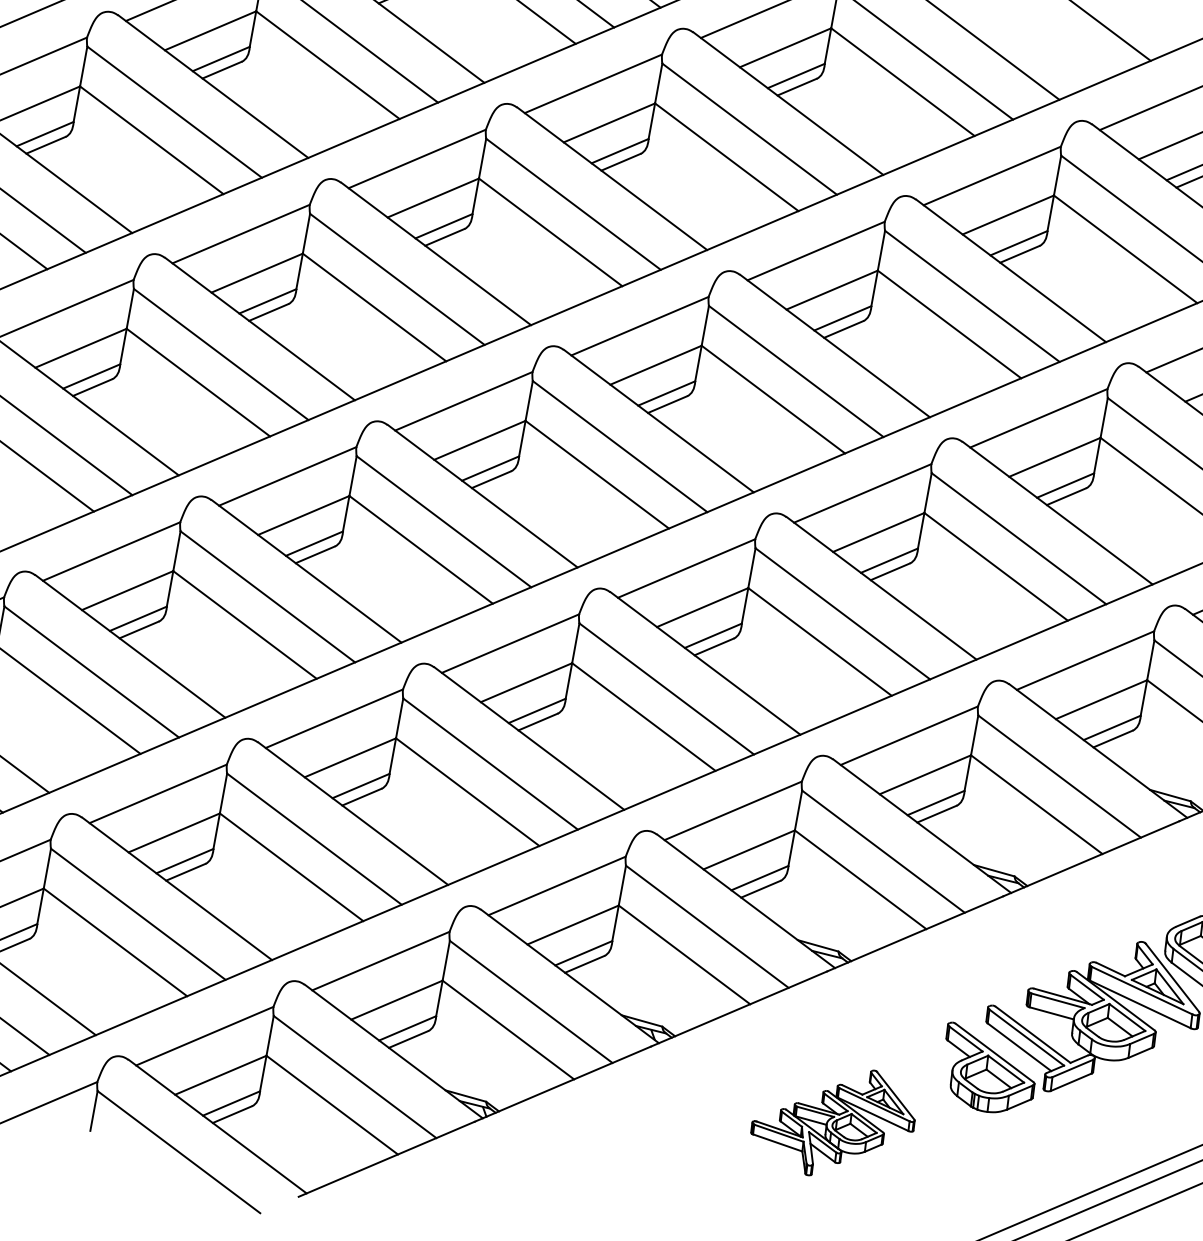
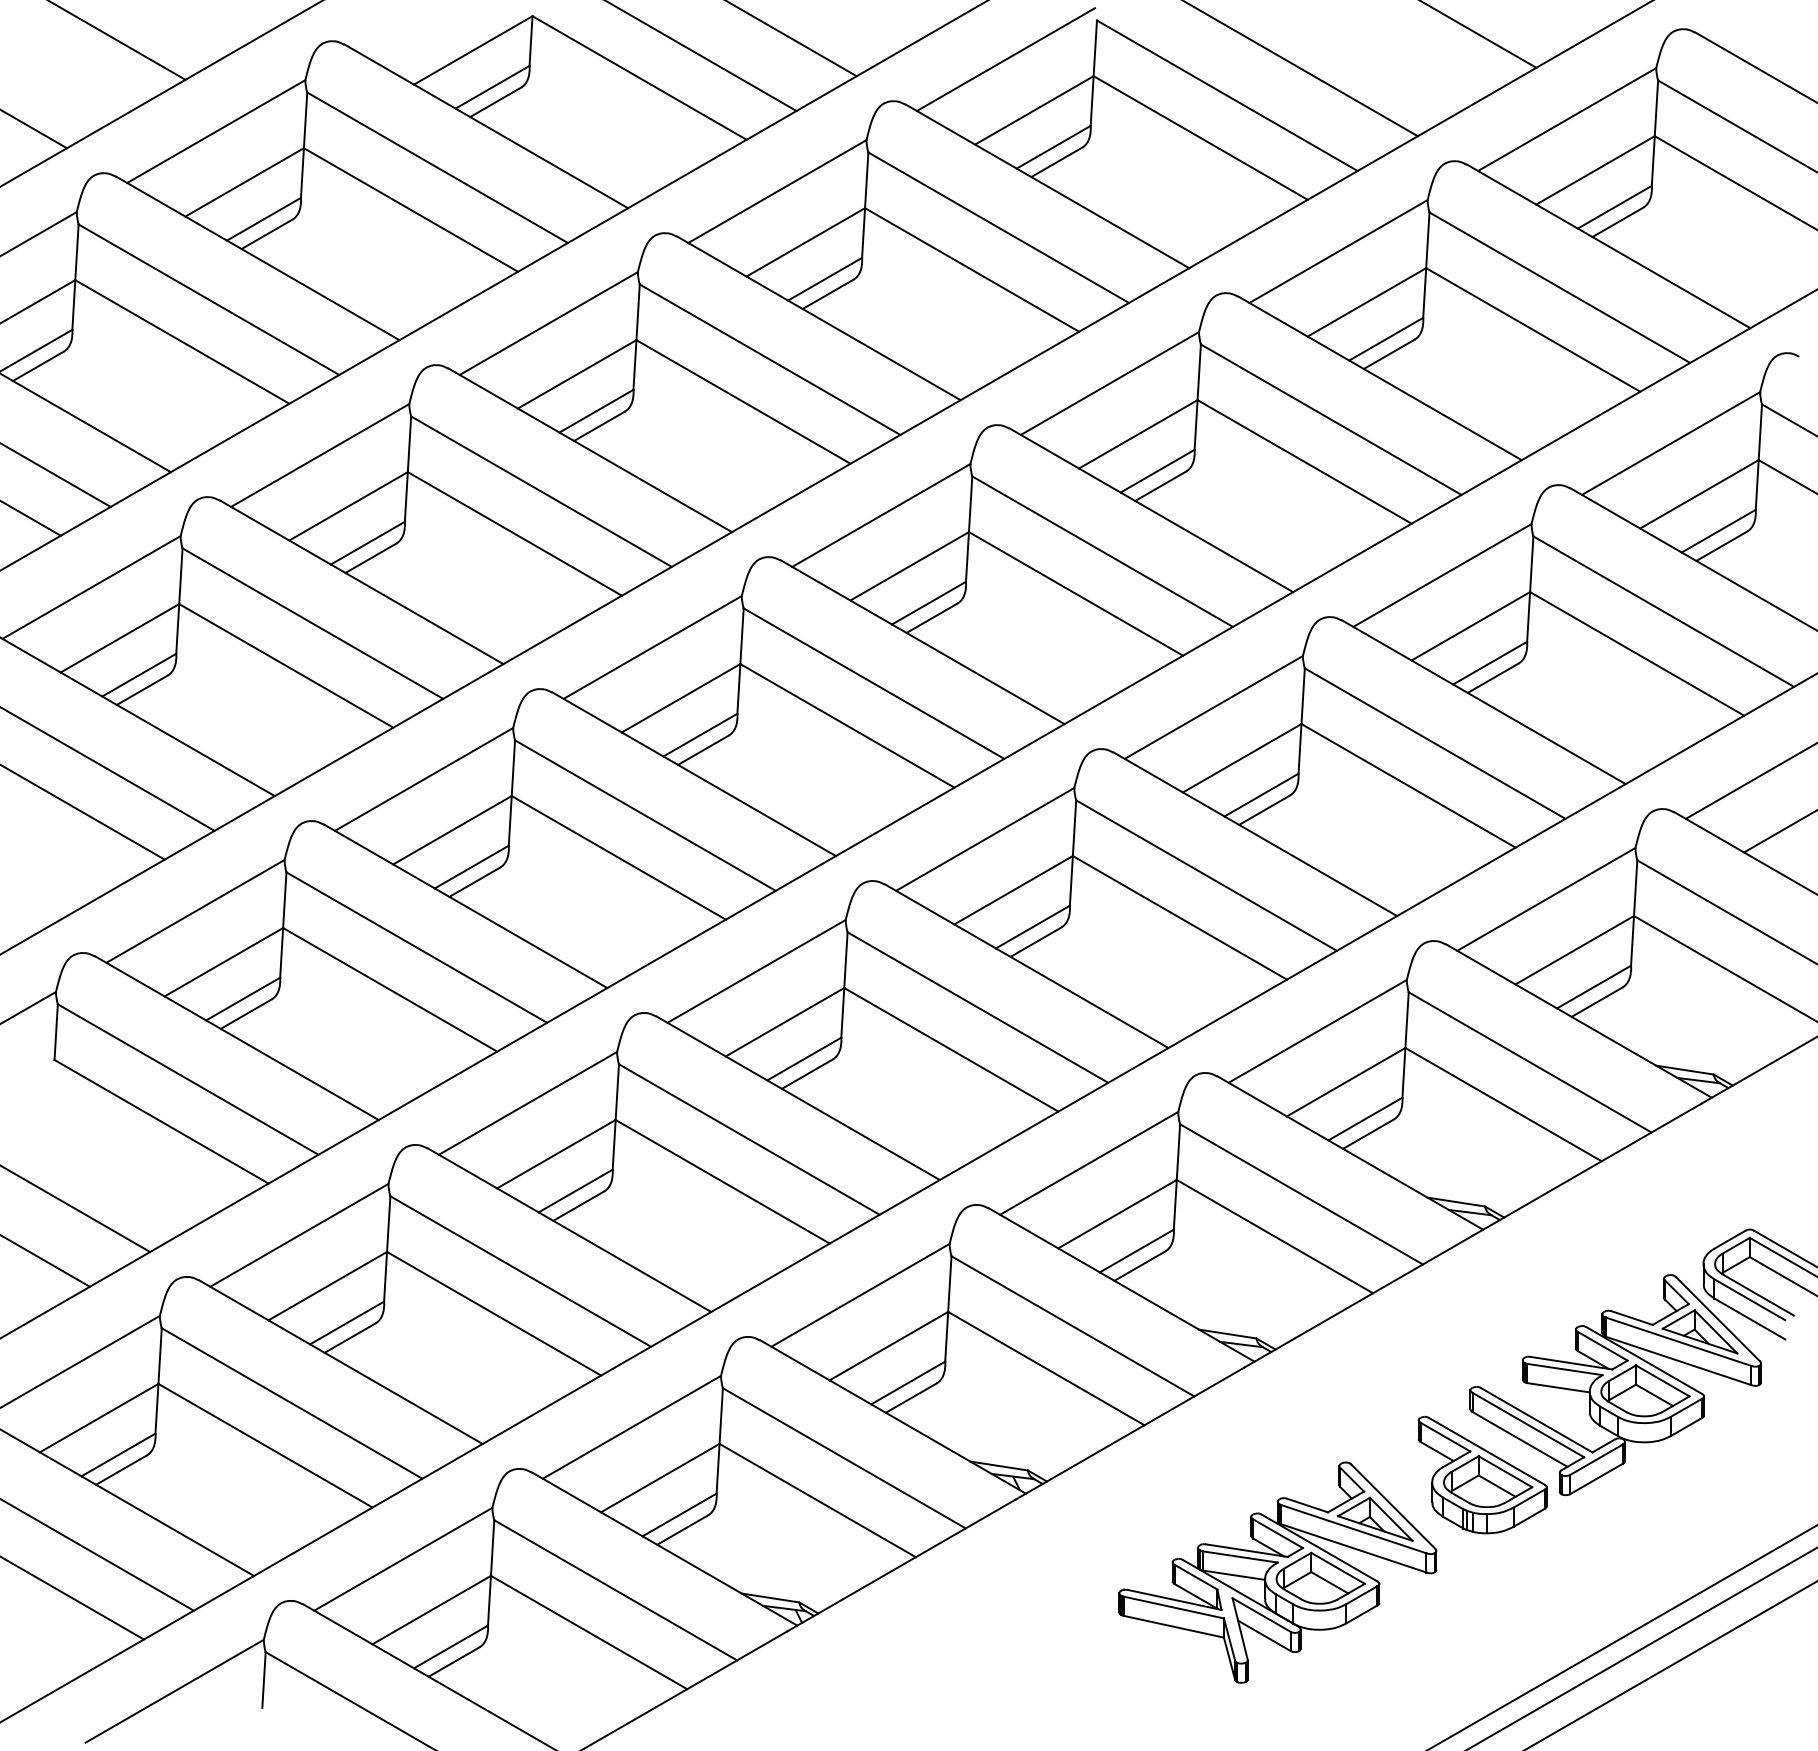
part: (833, 1121) -> (1277, 1572), size x1.43

